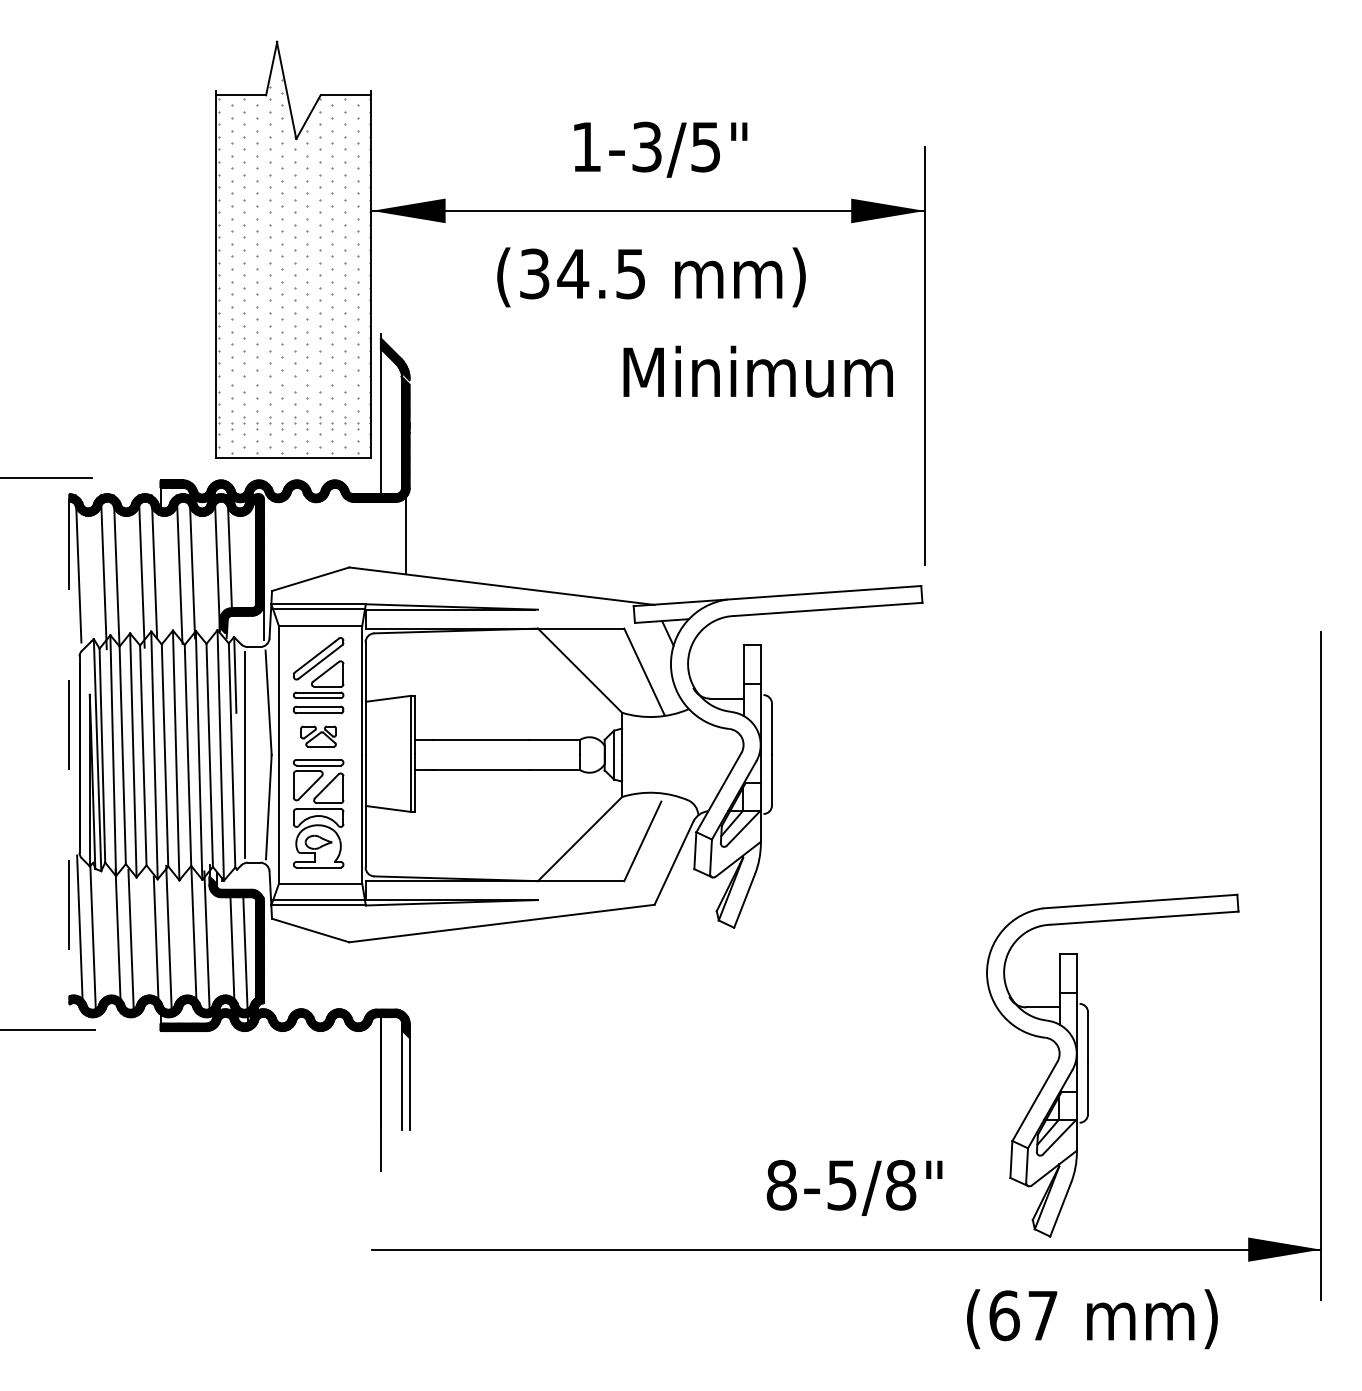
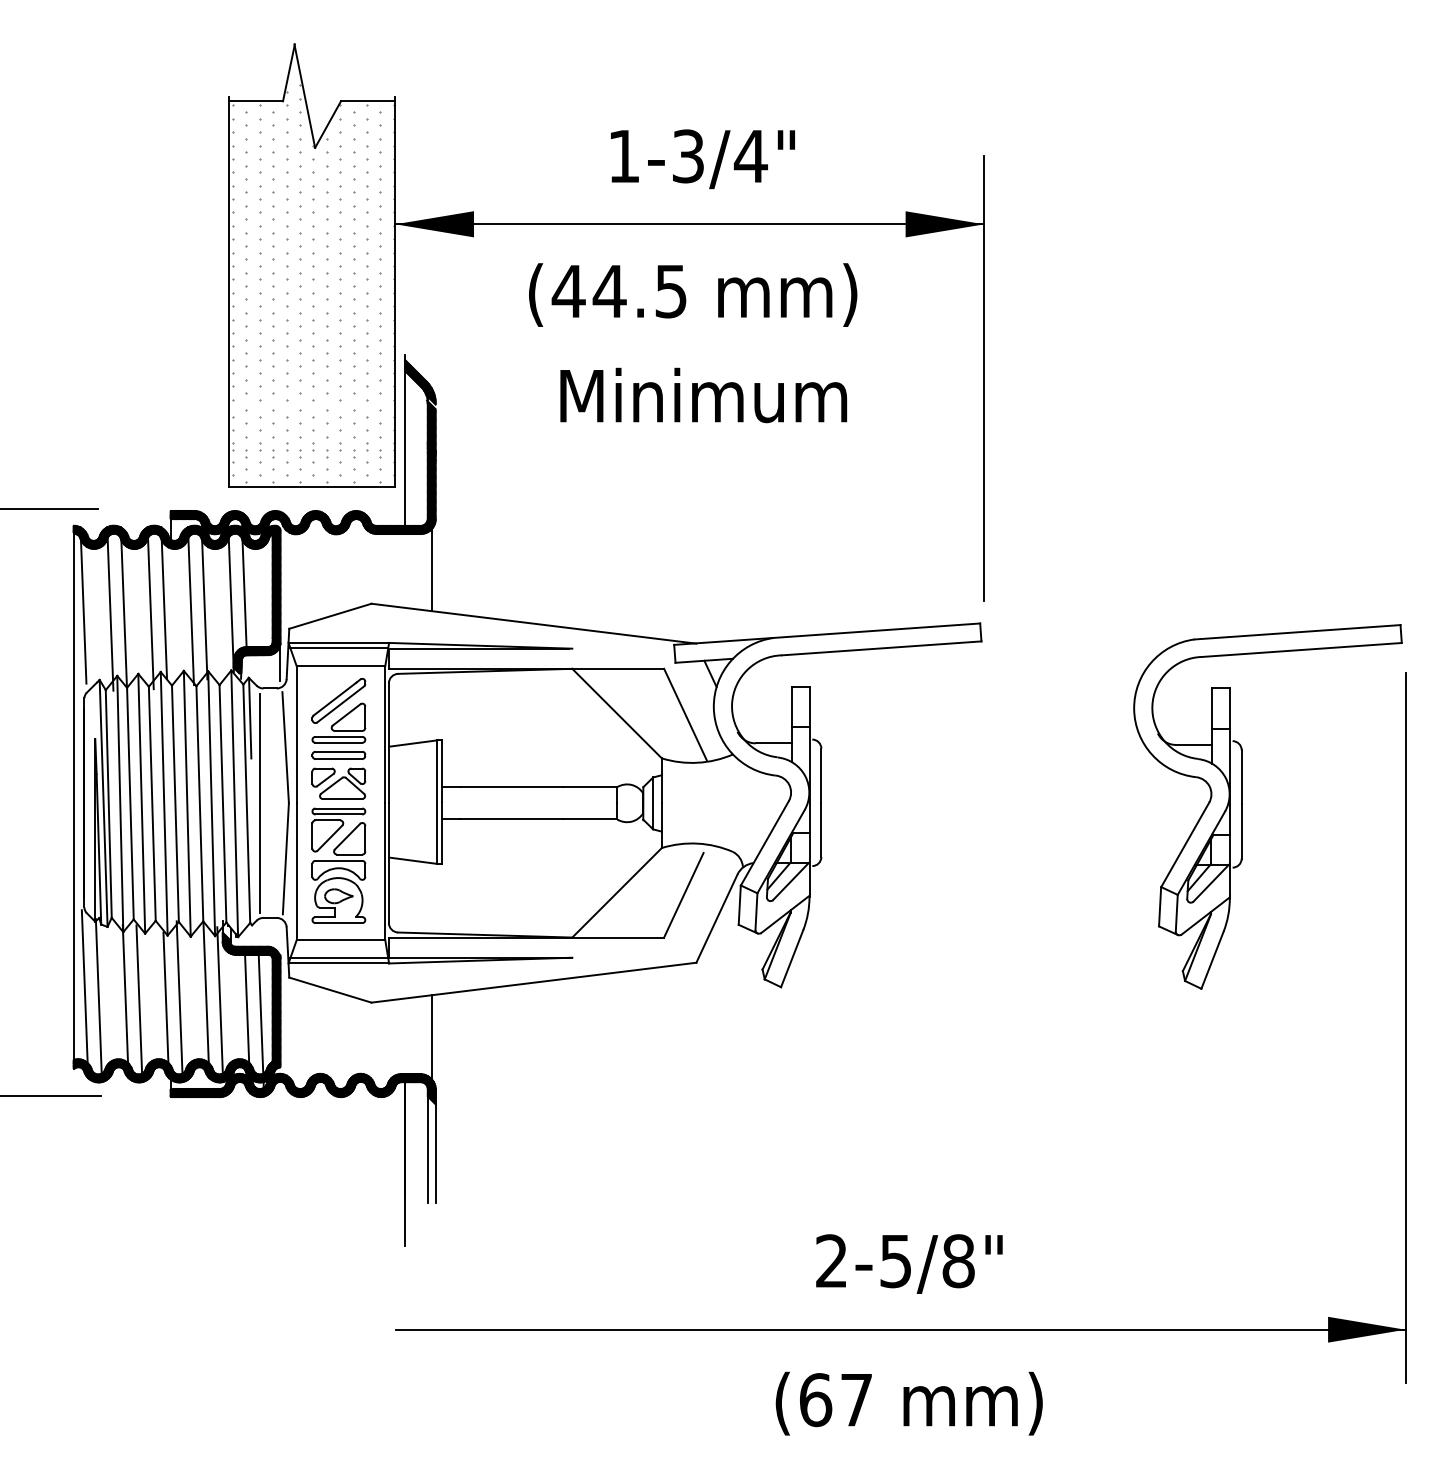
text: (705, 147) -> (750, 156), 1-3/5" -> 1-3/4"
text: (534, 274) -> (568, 291), (34.5 -> (44.5
text: (758, 371) -> (703, 395), moved
part: (318, 736) -> (338, 783), size x1.43
line: (69, 752) -> (73, 800), dashed -> solid
line: (406, 975) -> (432, 1037), added
part: (1088, 1065) -> (1242, 806), moved
text: (781, 1185) -> (831, 1261), 8-5/8" -> 2-5/8"
text: (1091, 1318) -> (908, 1403), moved

